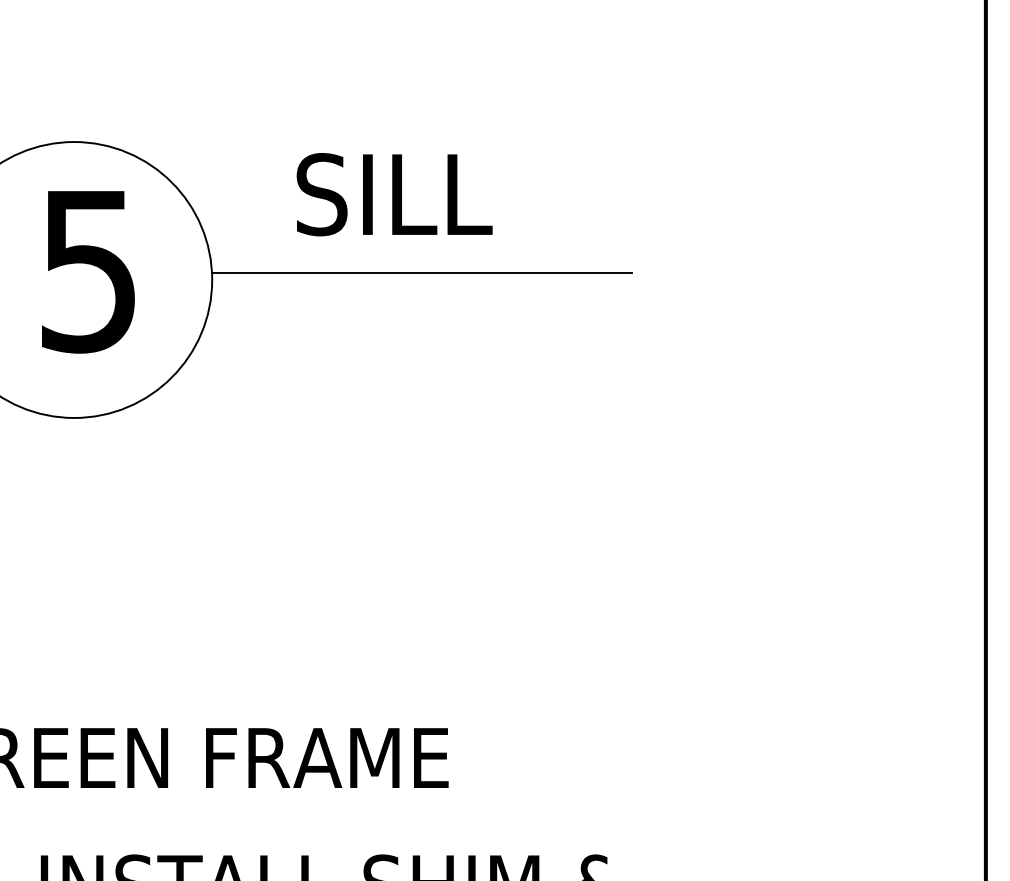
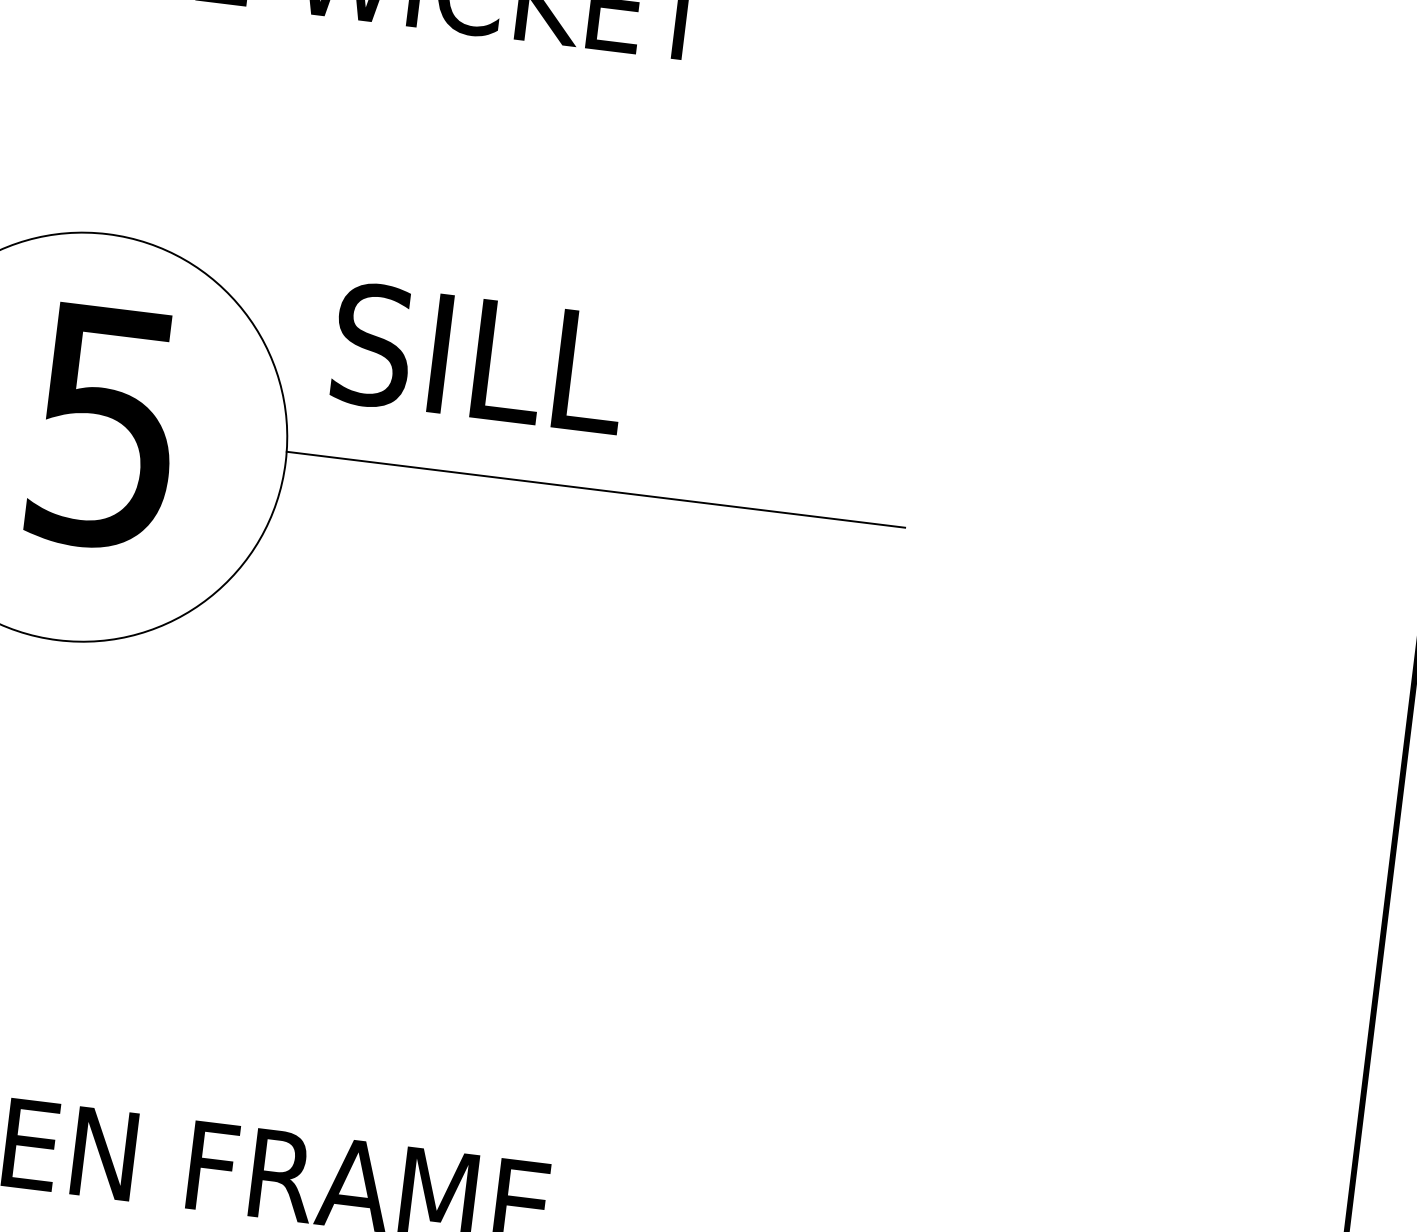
text: (394, 194) -> (479, 358), moved

